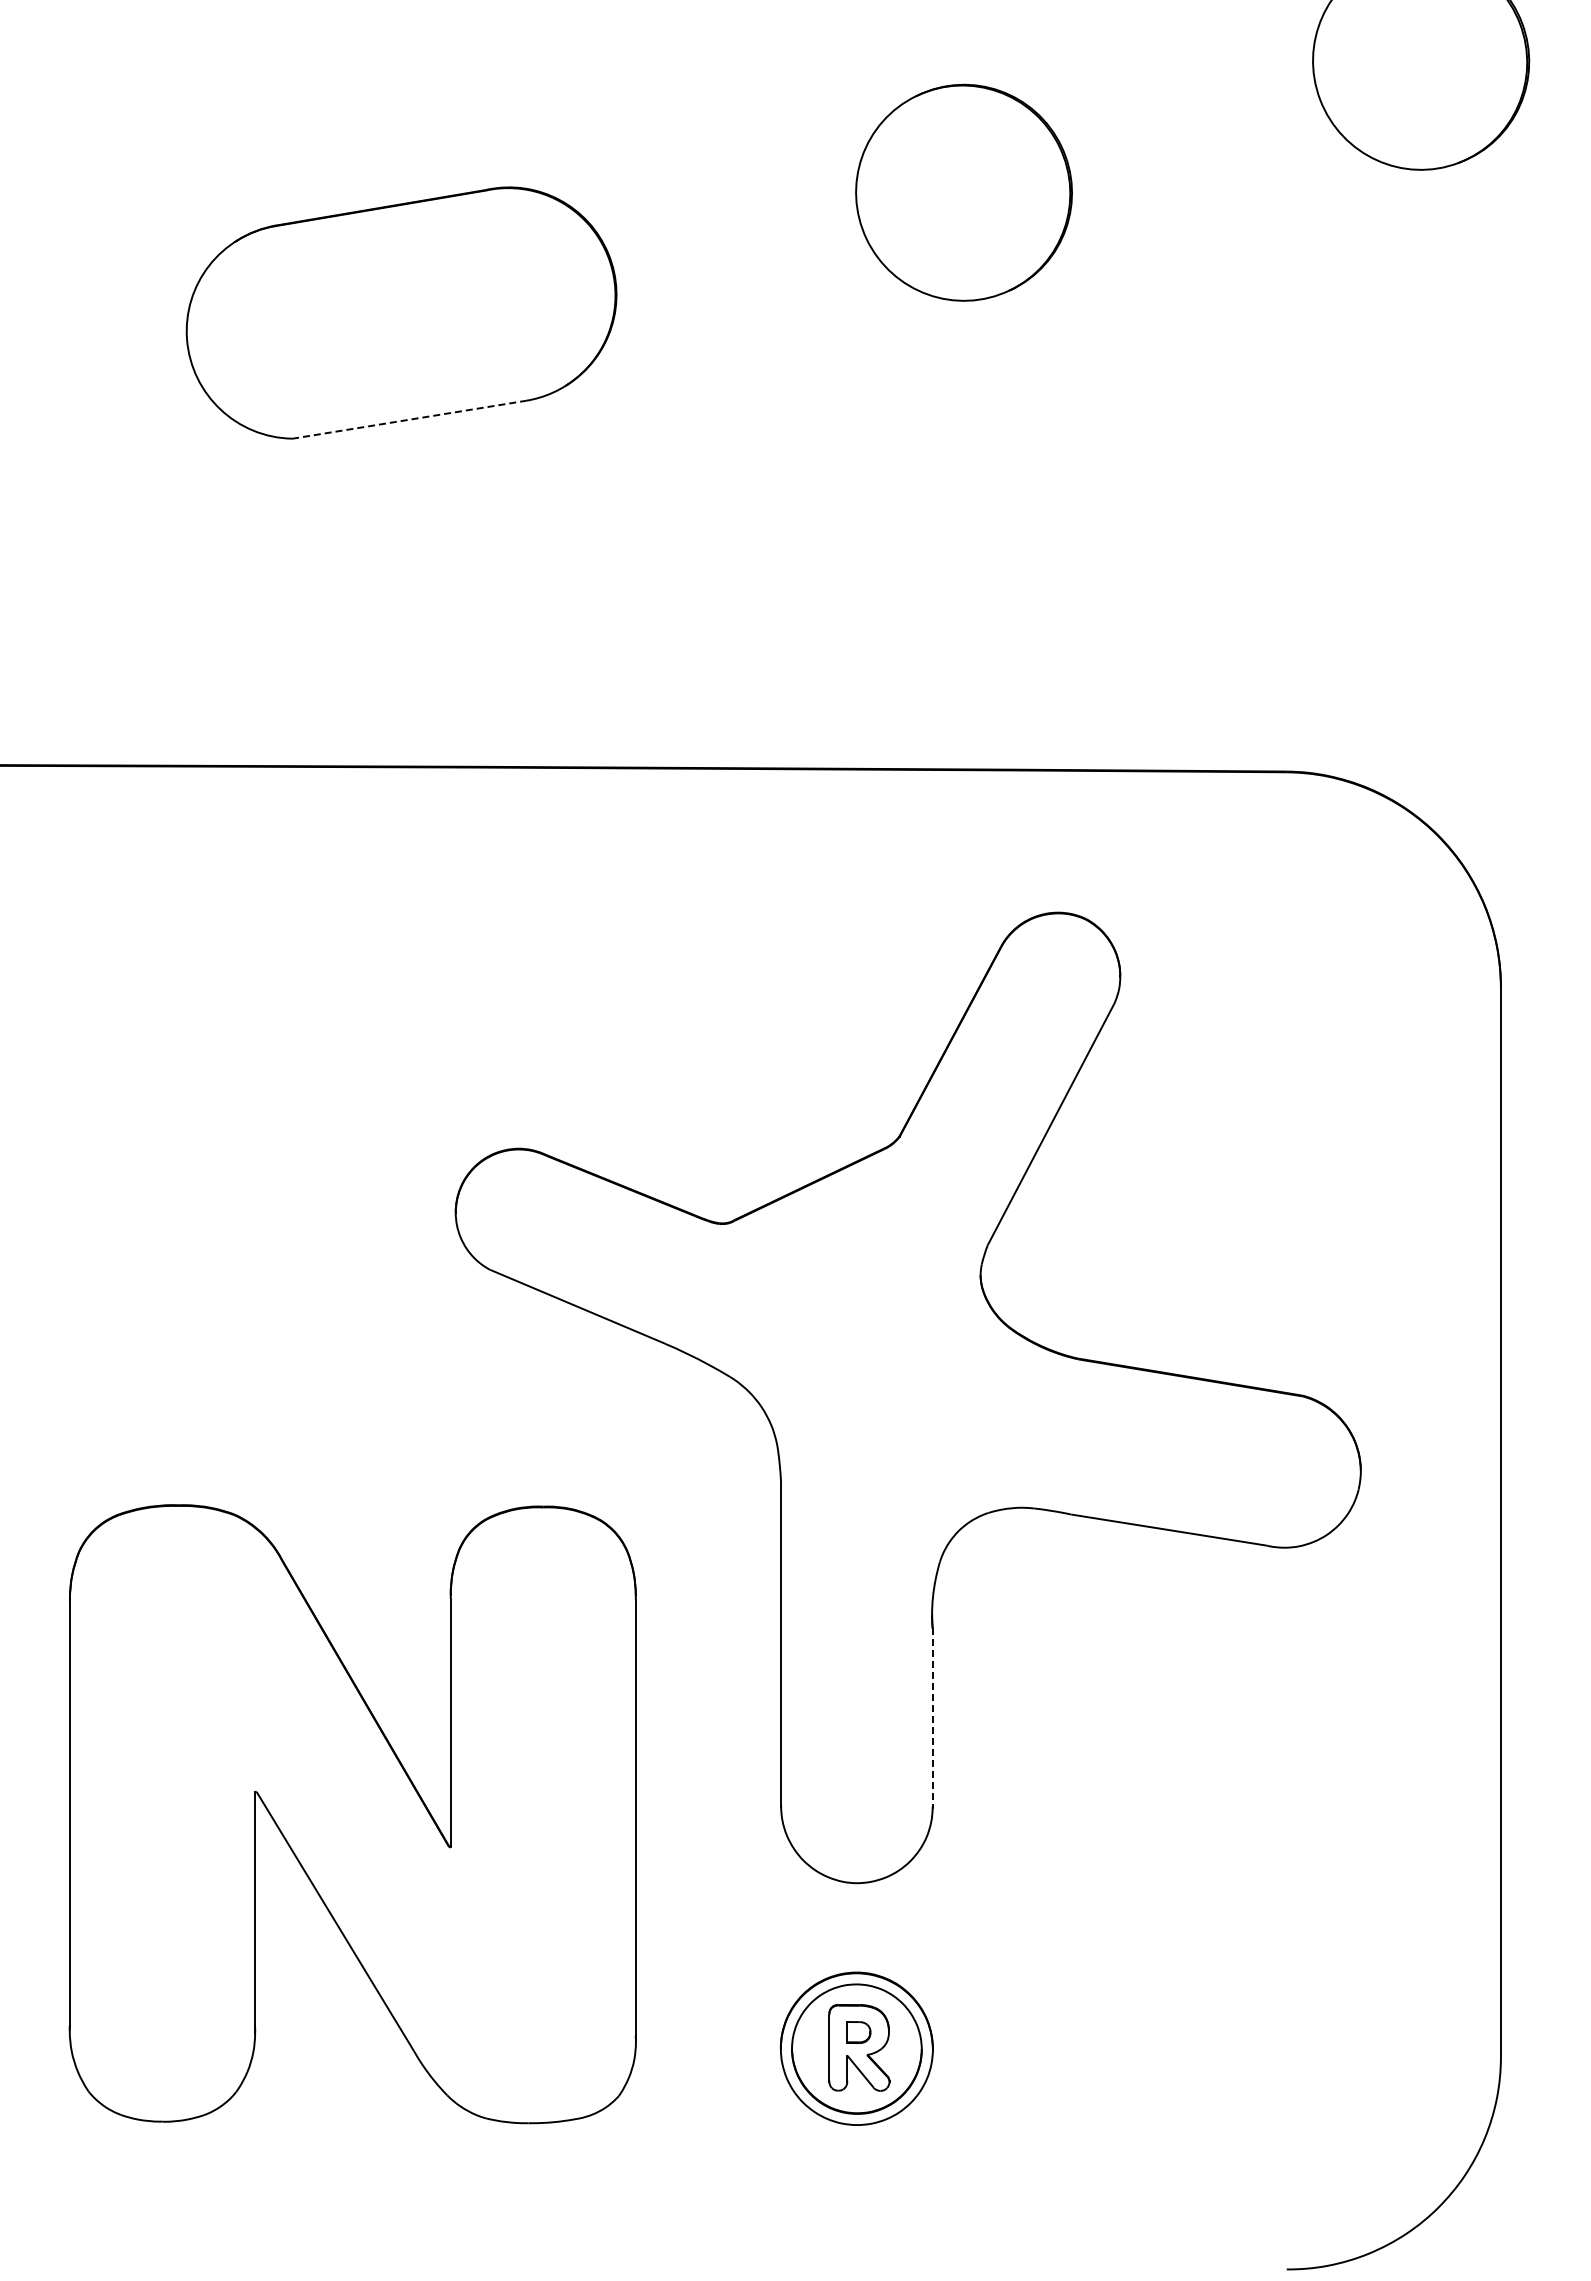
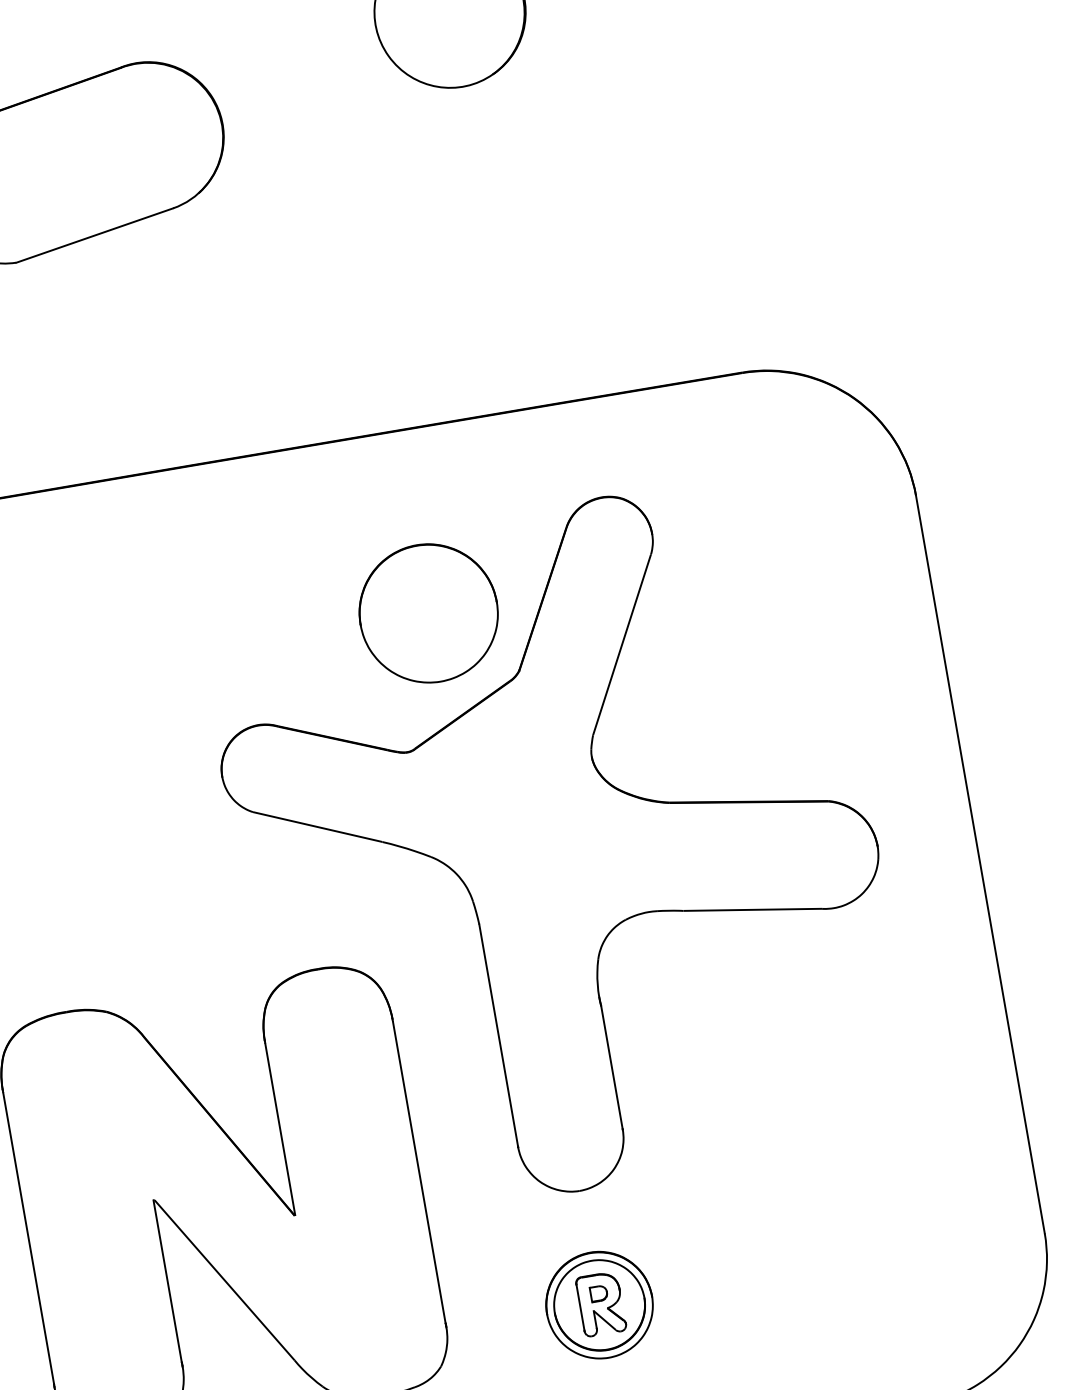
line: (409, 419) -> (94, 235), dashed -> solid
part: (785, 1033) -> (428, 613), added
line: (932, 1717) -> (611, 1067), dashed -> solid

